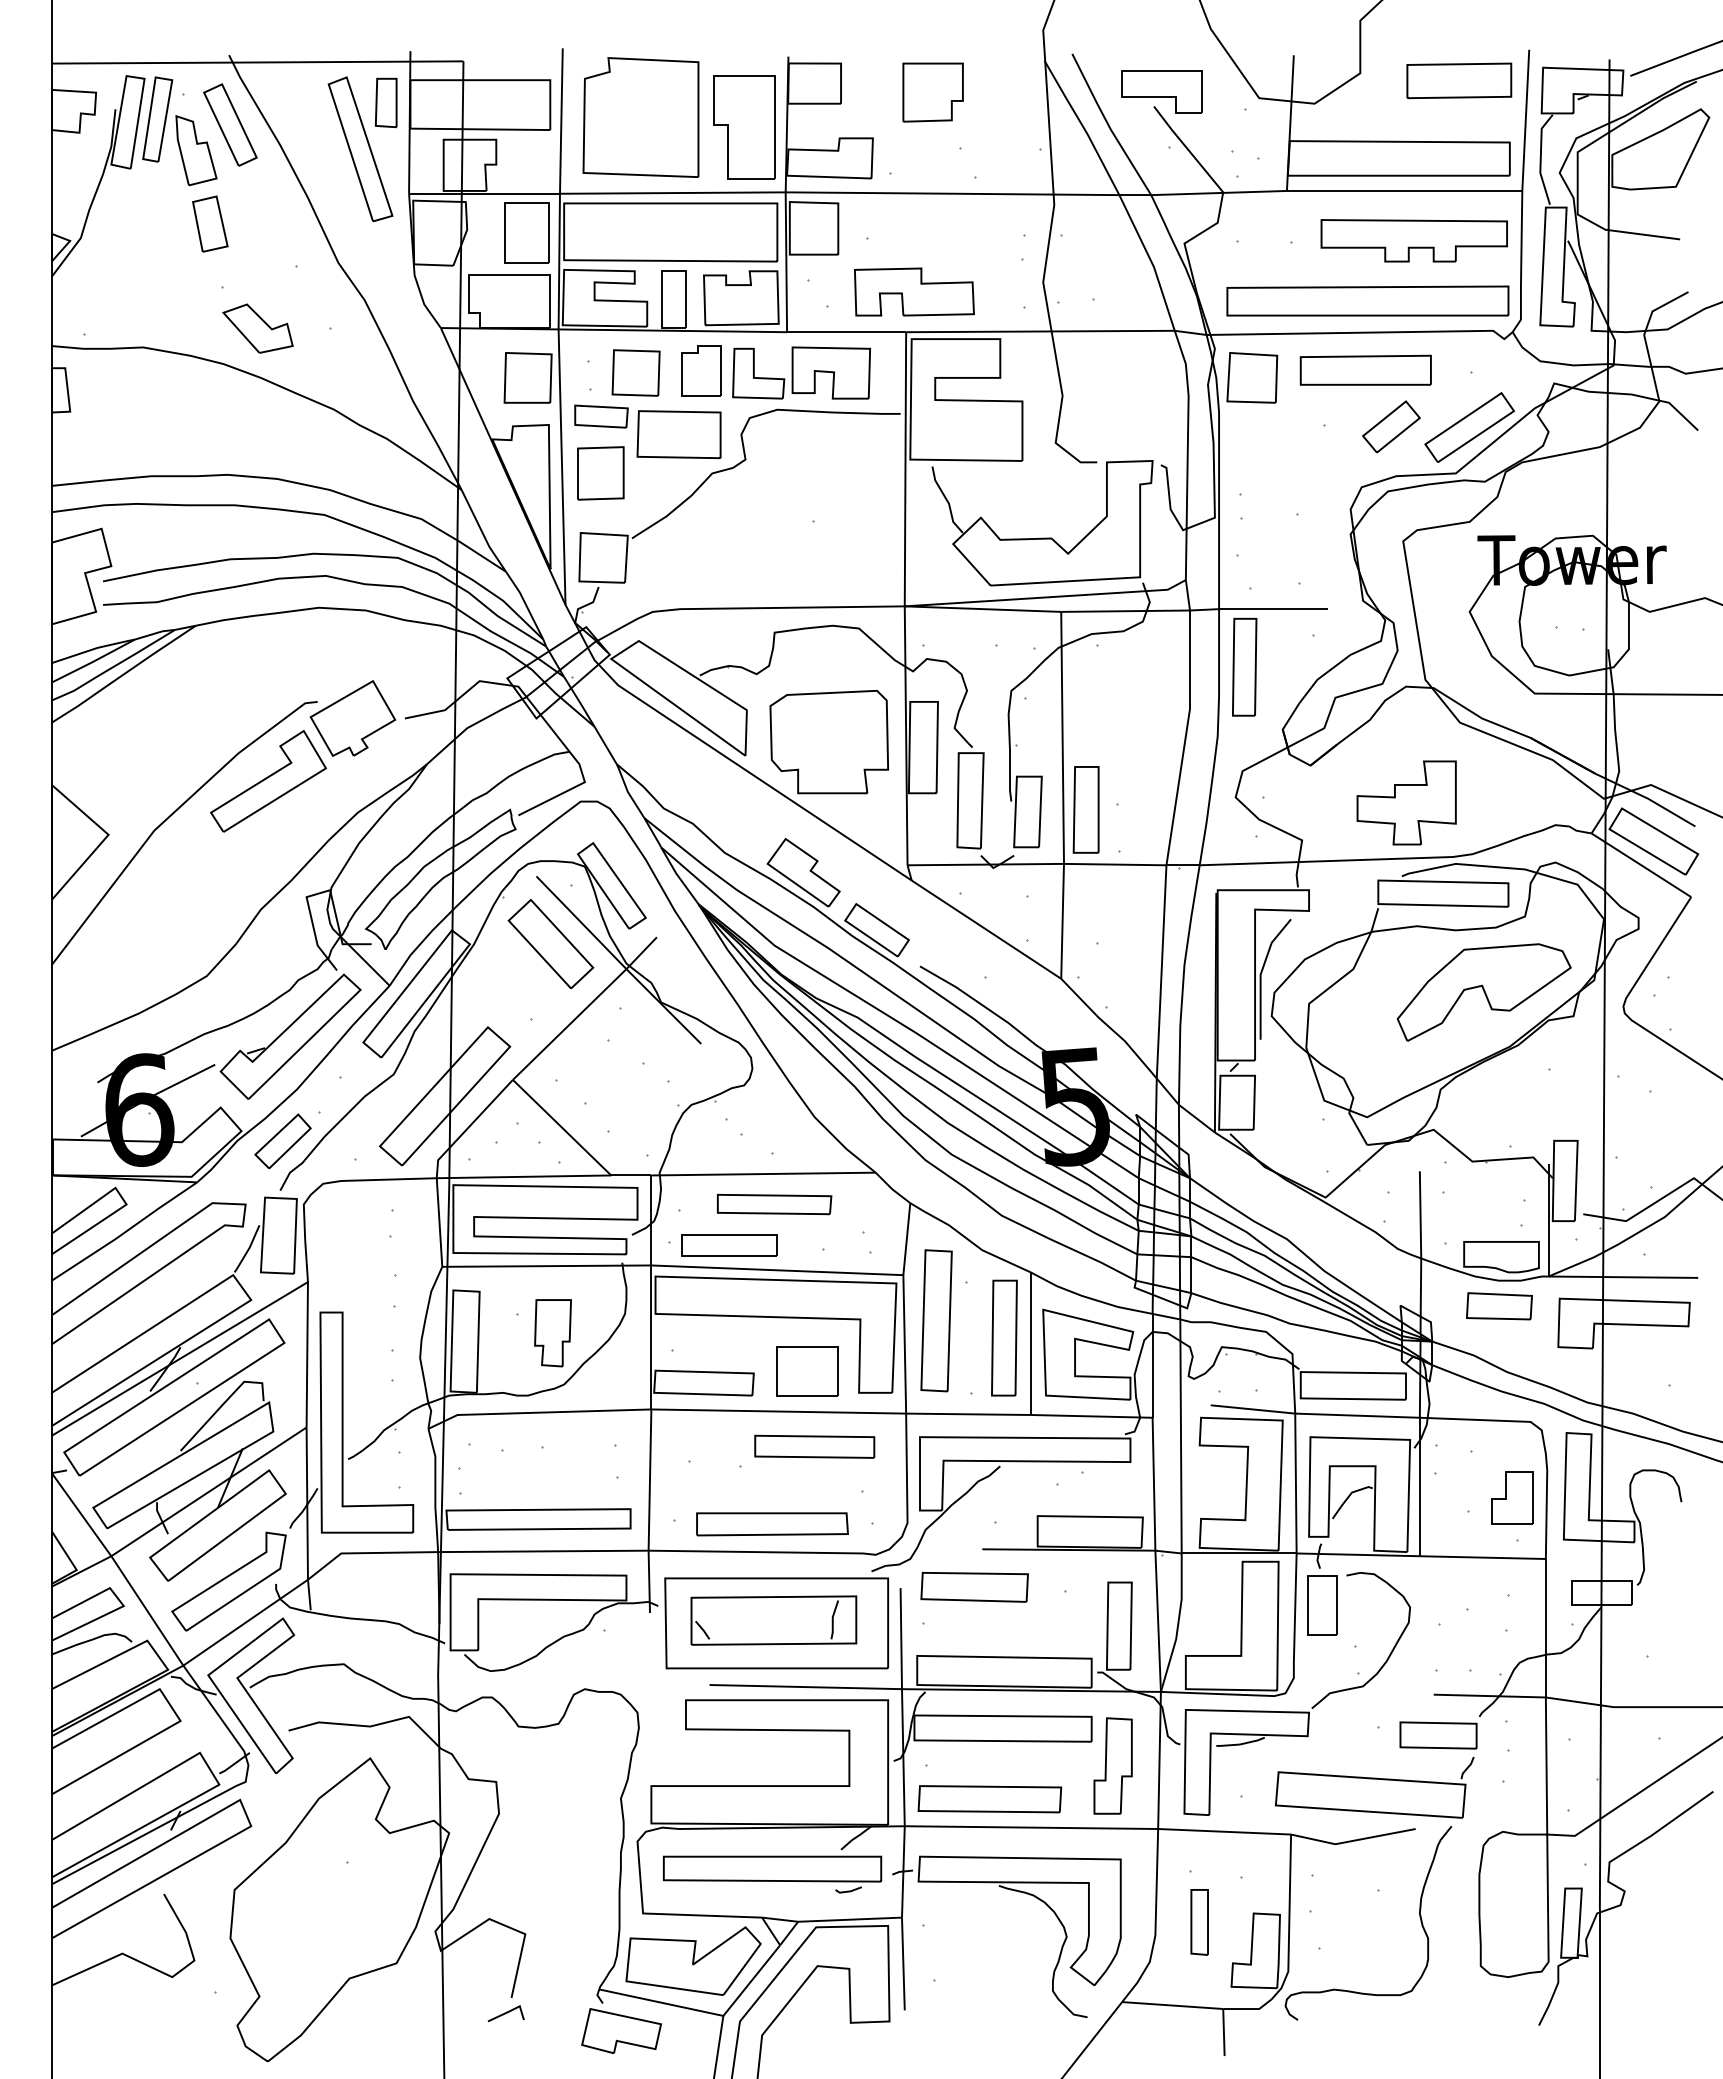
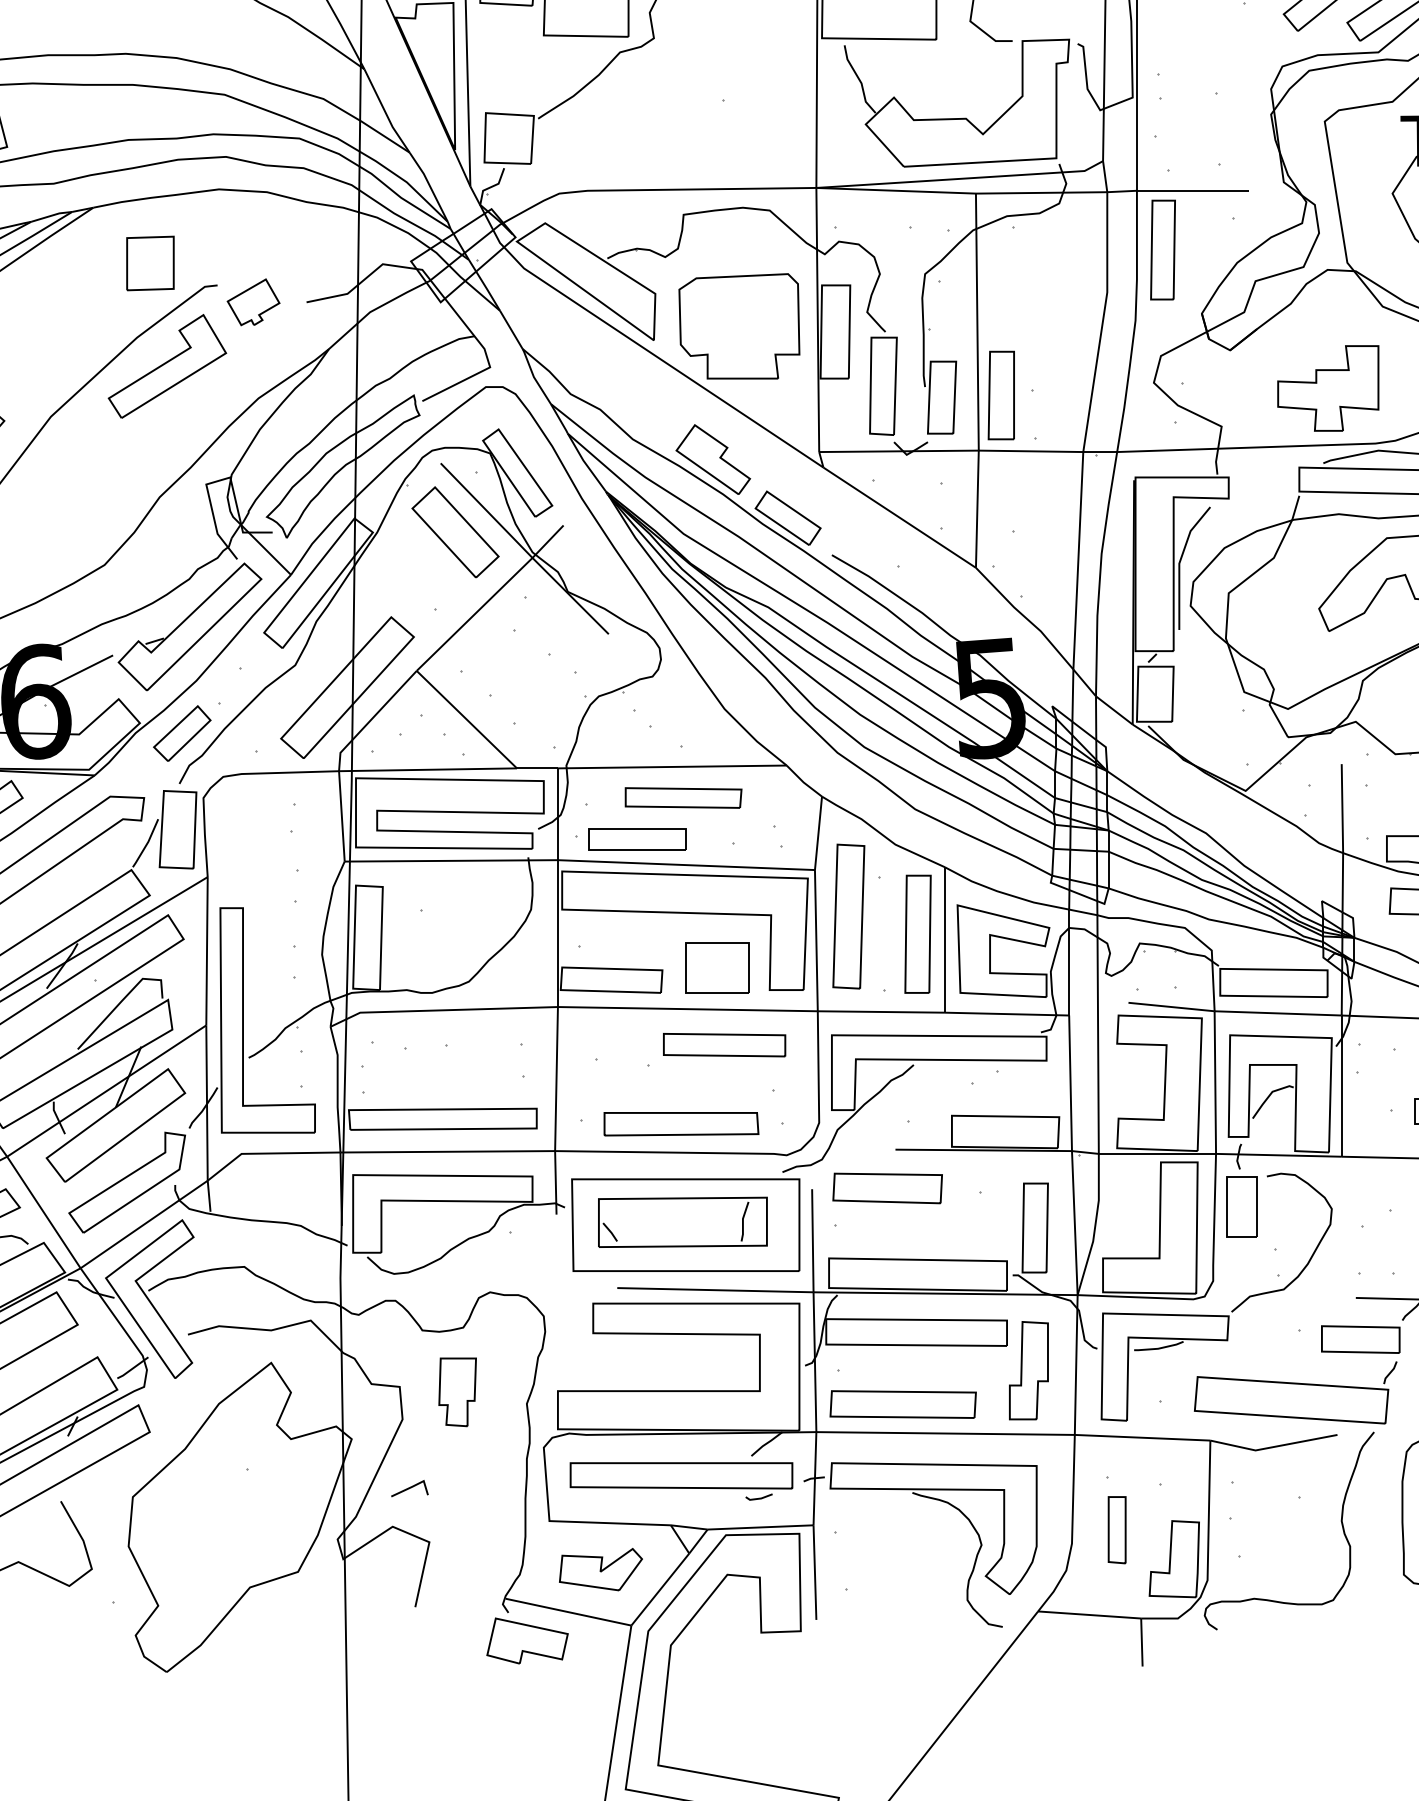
part: (600, 473) -> (150, 263), moved
part: (352, 718) -> (253, 302), size x0.6
part: (552, 1333) -> (457, 1392), moved
part: (693, 1960) -> (600, 1569), size x0.6
line: (505, 2013) -> (409, 1488), moved

